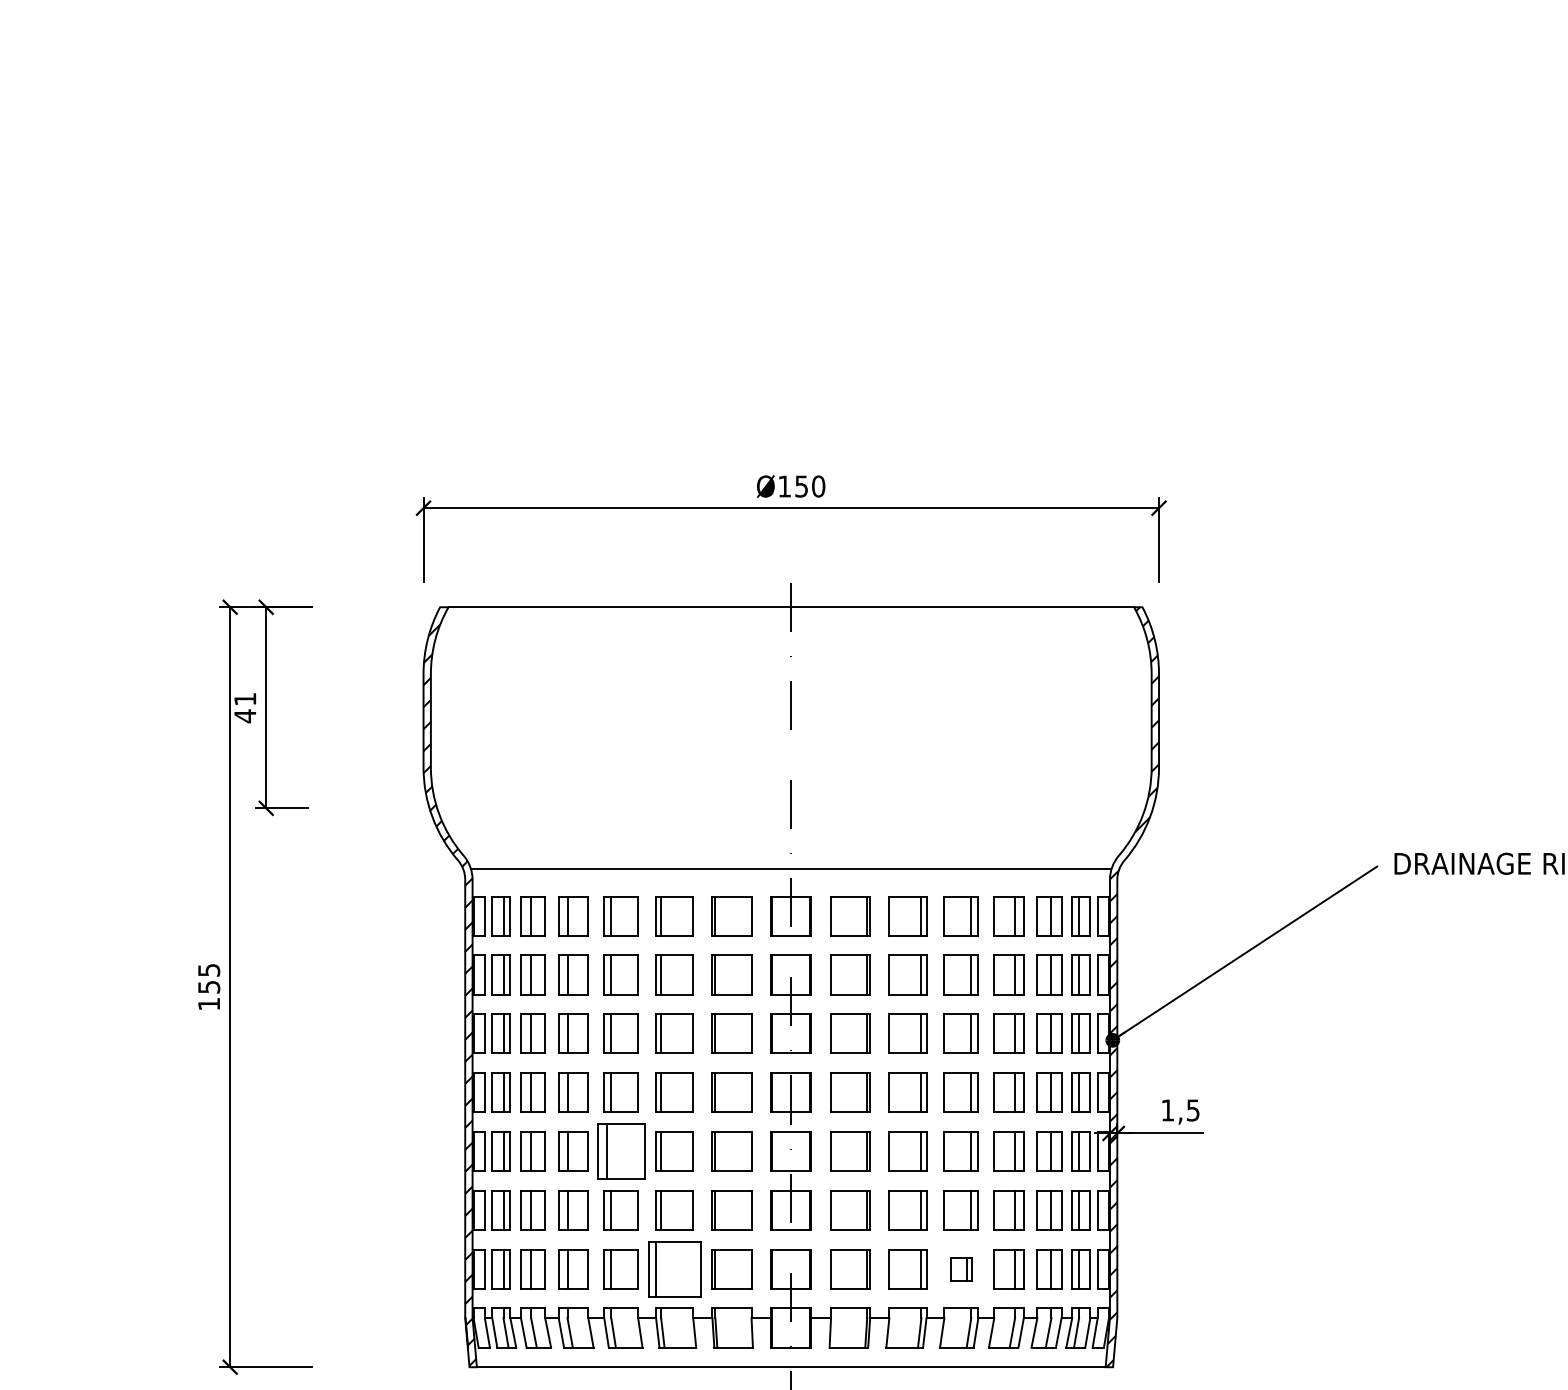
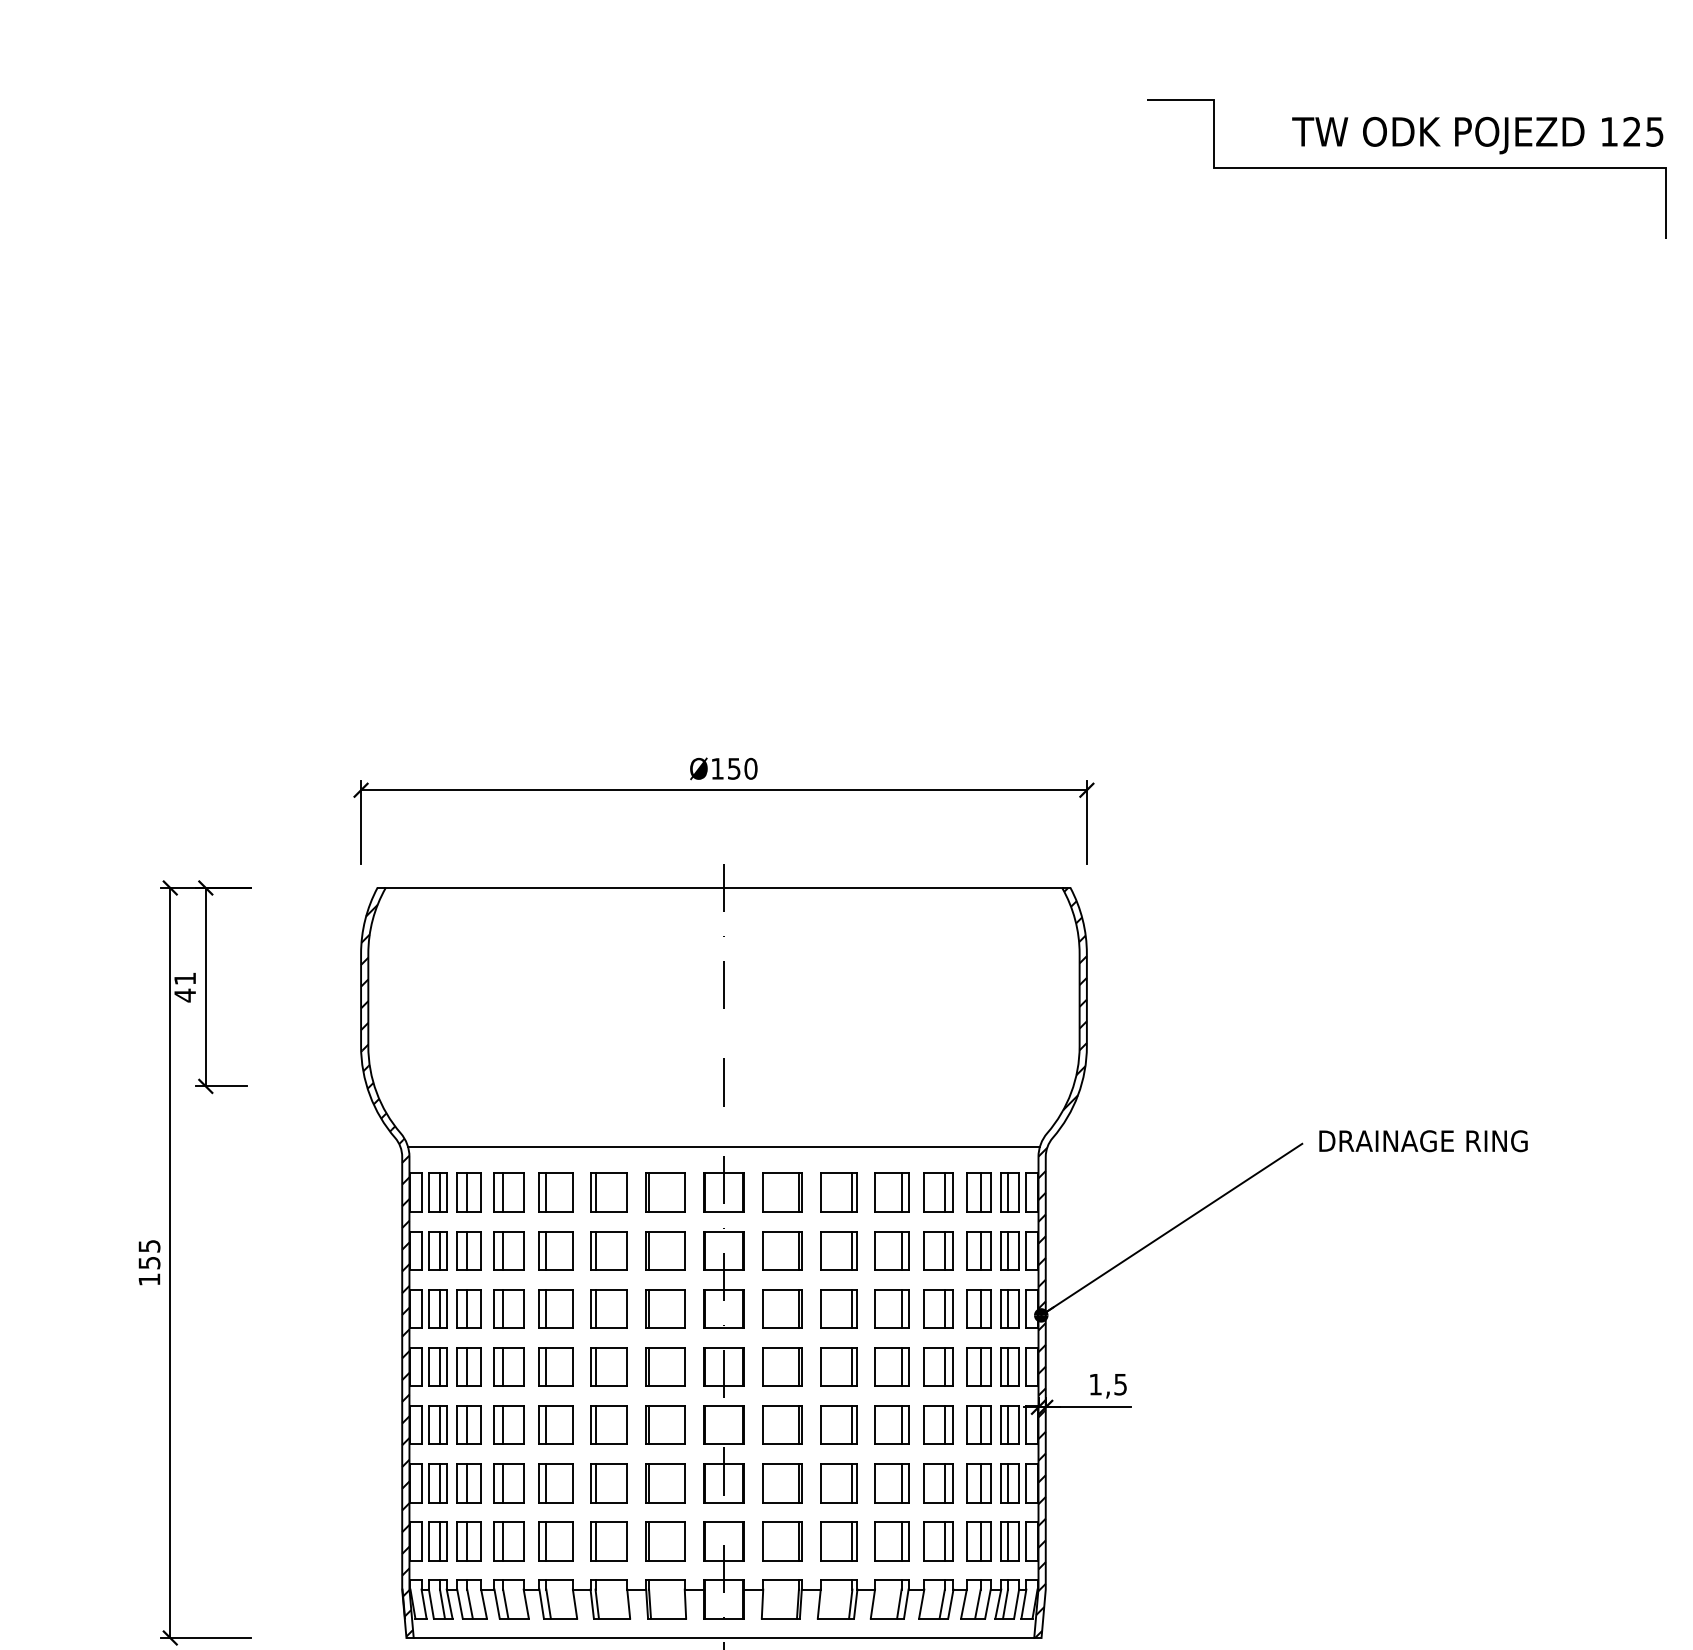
part: (620, 1150) -> (555, 1424), size x0.71
part: (674, 1269) -> (608, 1541), size x0.71
part: (961, 1269) -> (891, 1541), size x1.67

